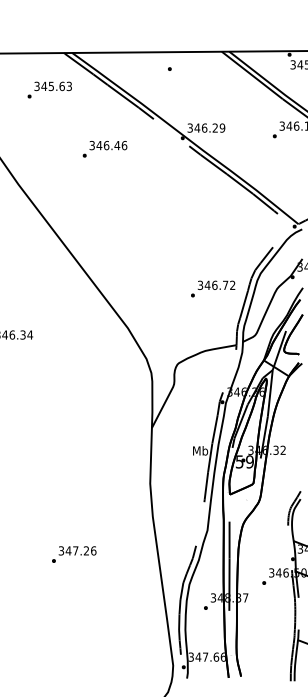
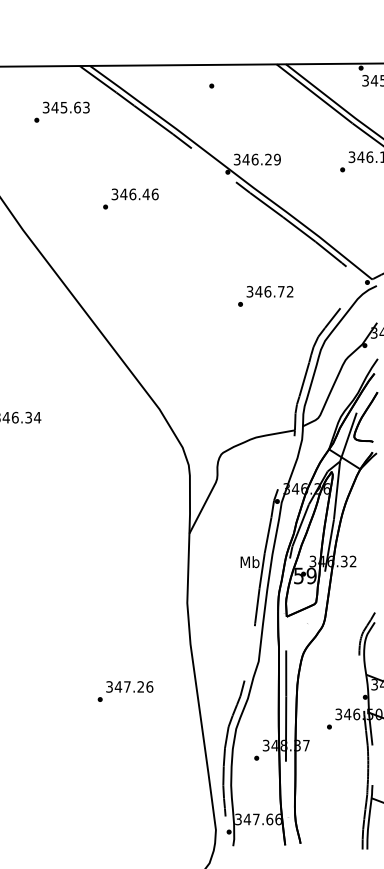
text: (104, 148) -> (130, 198), moved
text: (212, 289) -> (265, 296), moved
text: (74, 554) -> (125, 691), moved

